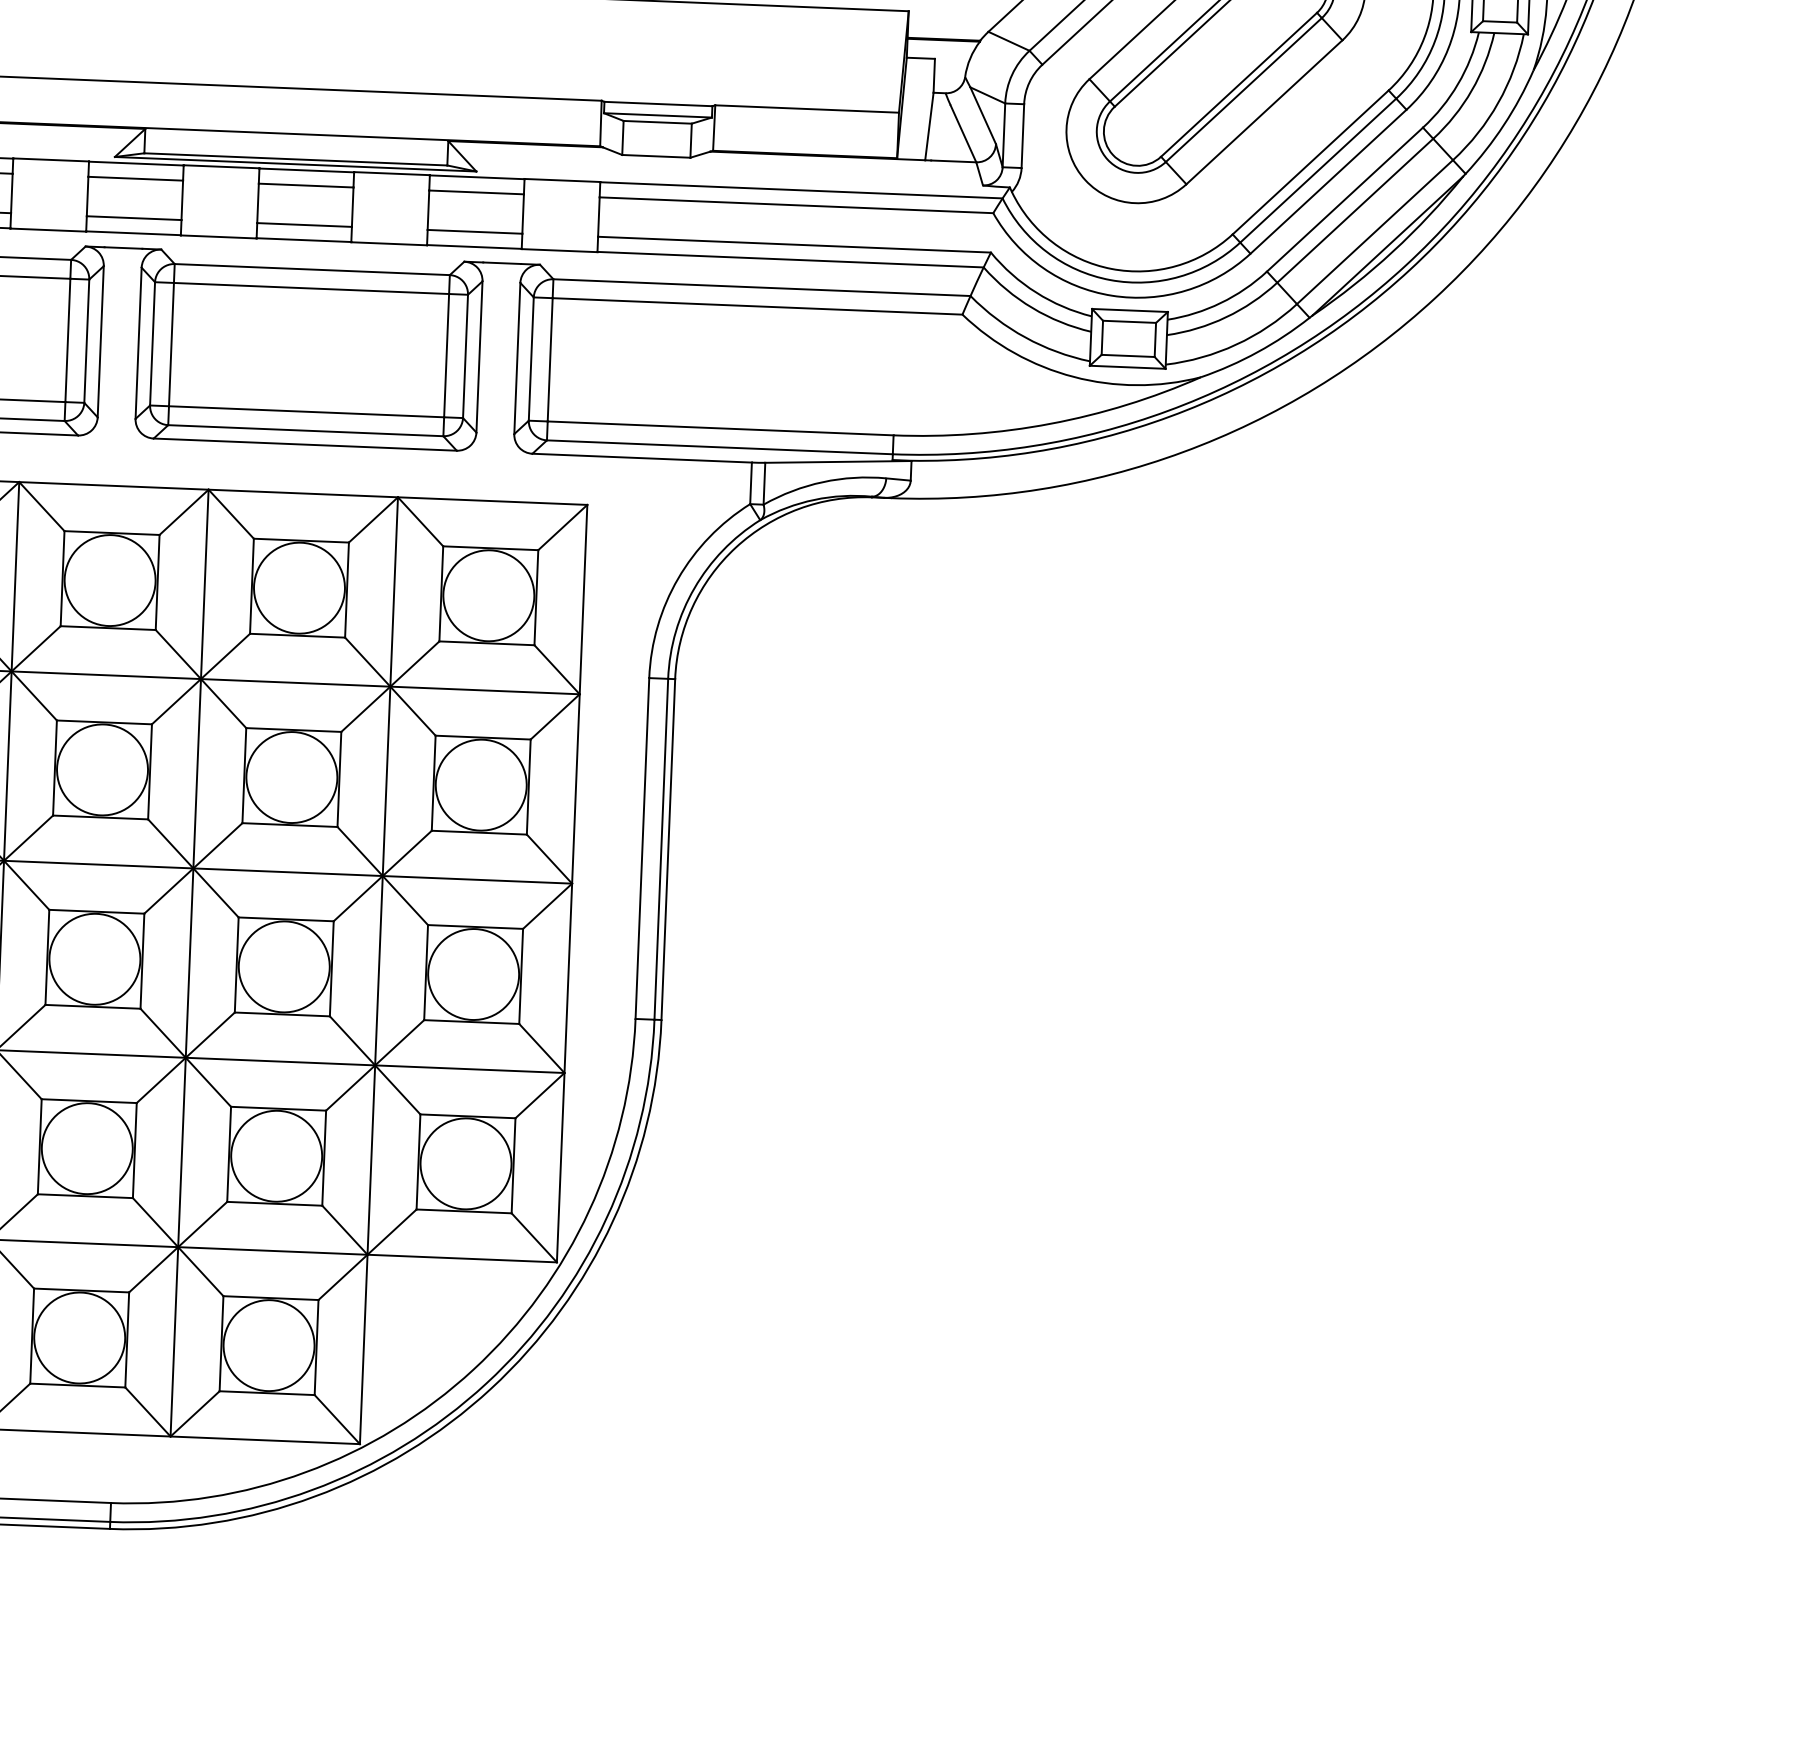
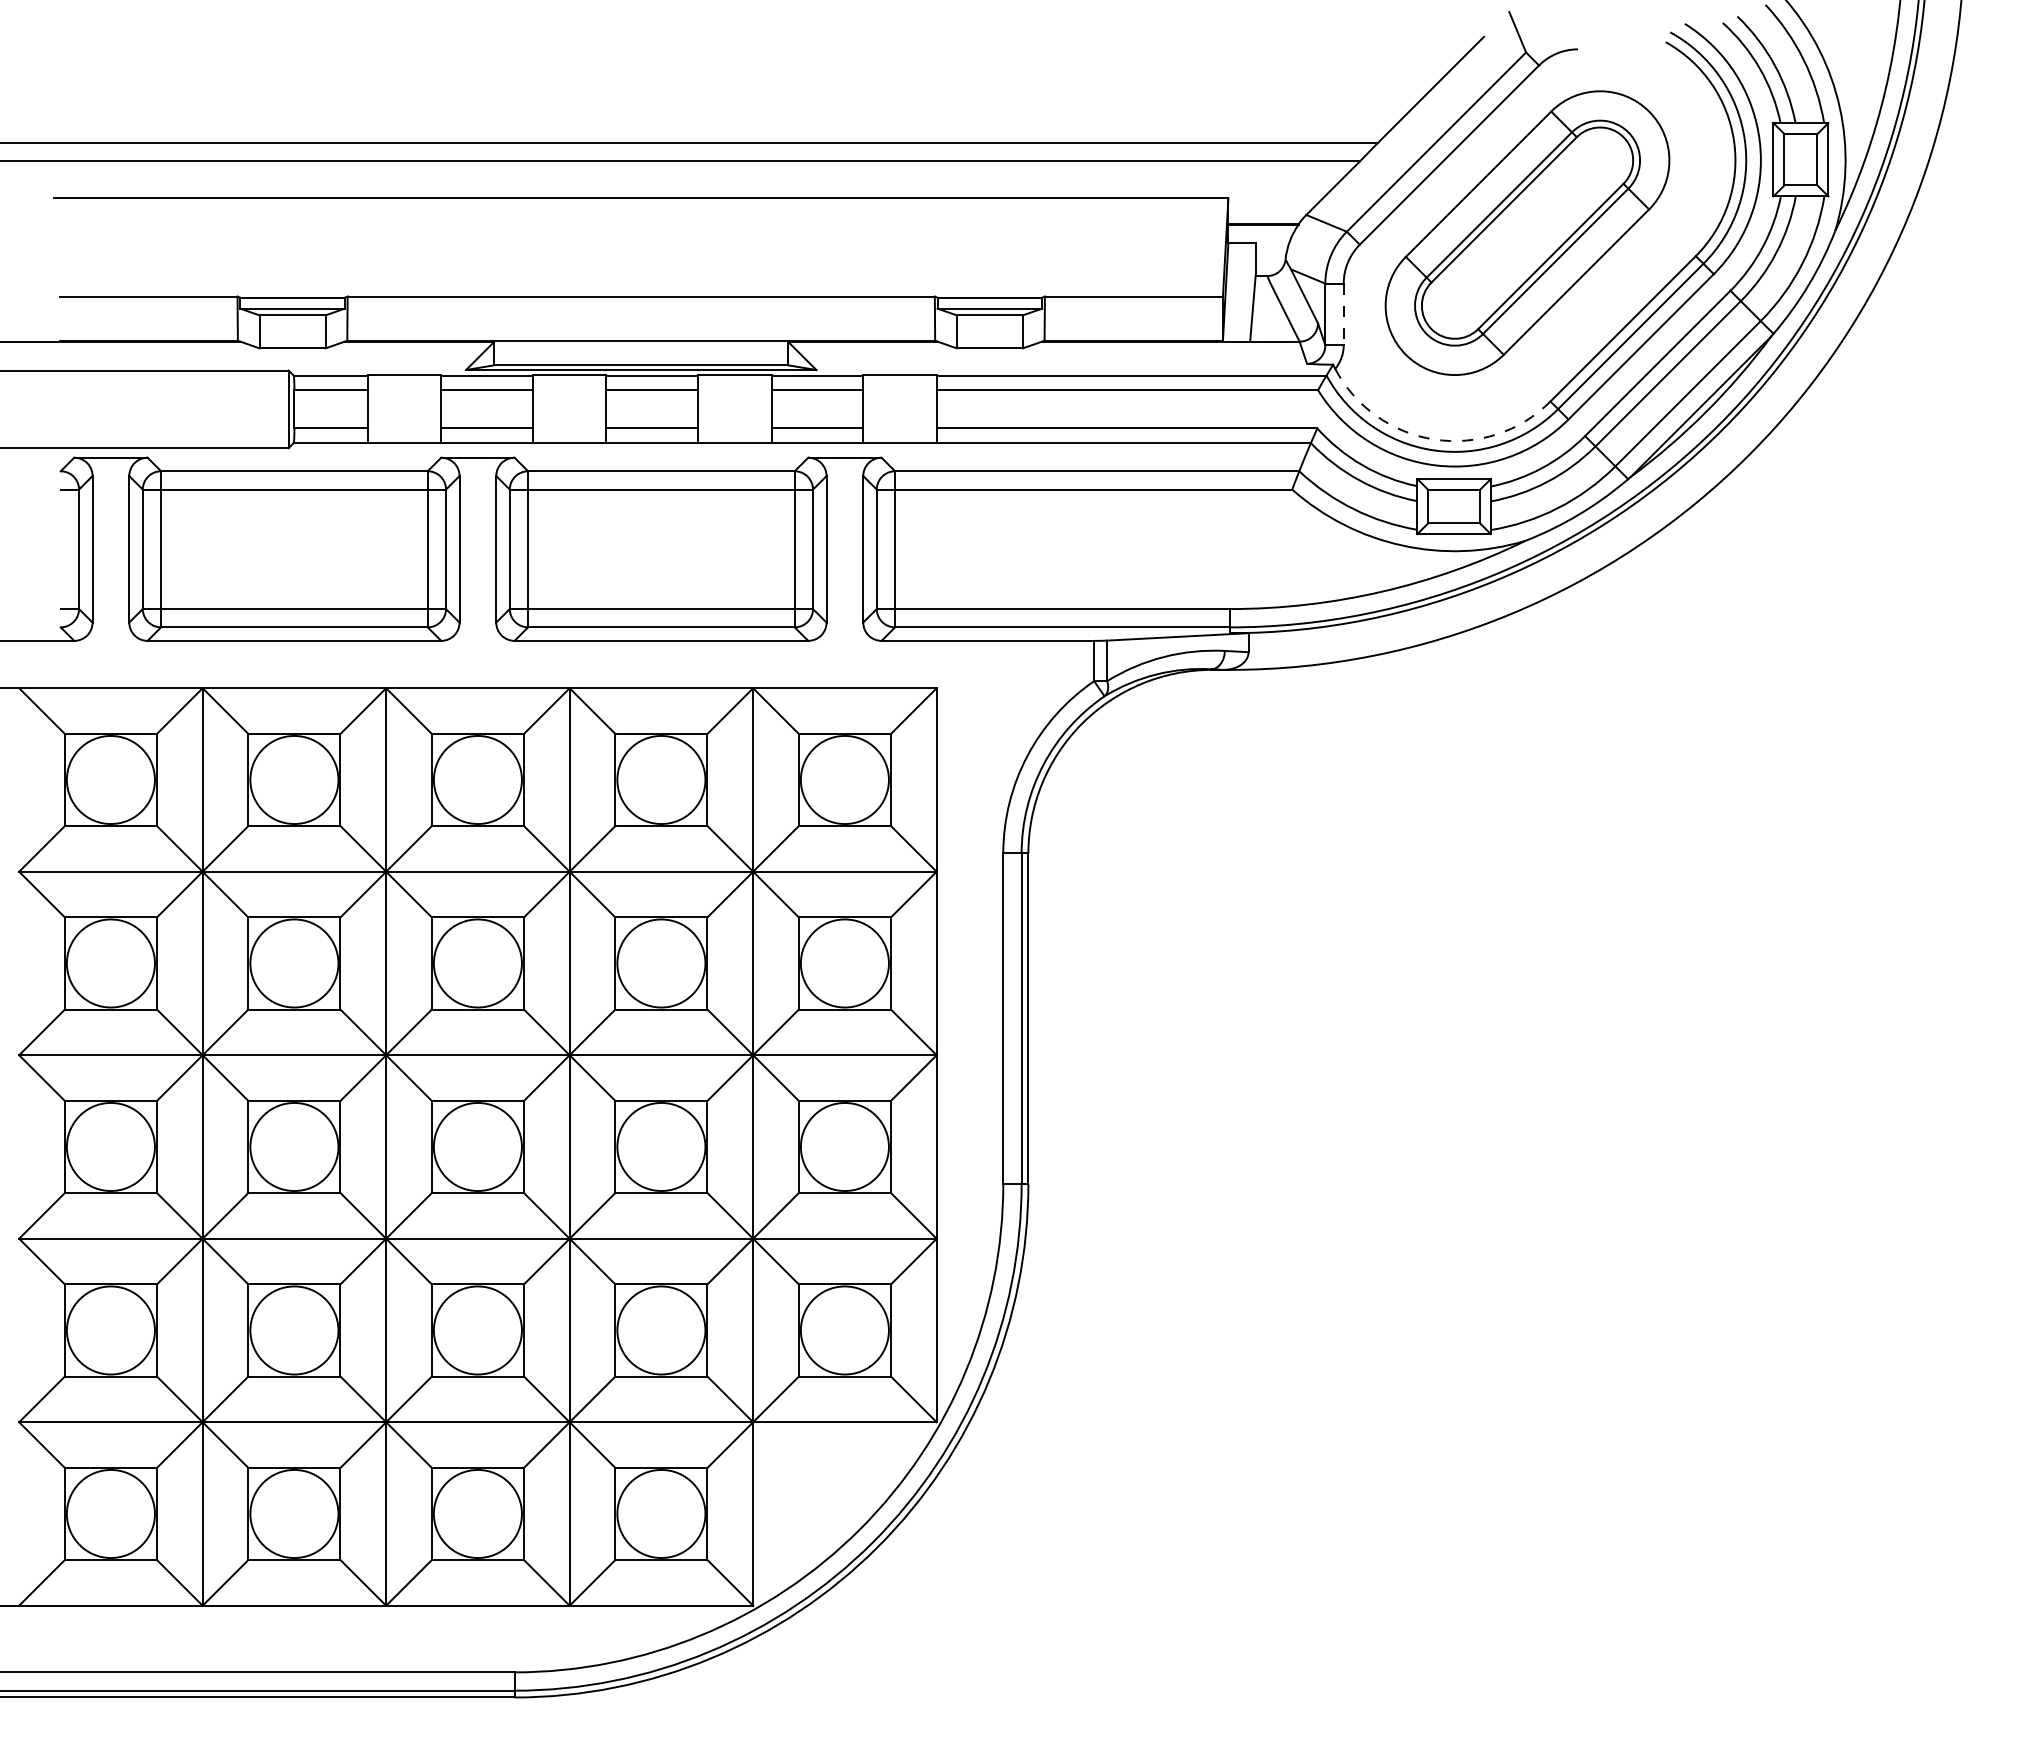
line: (1022, 136) -> (1343, 314), solid -> dashed
arc: (1111, 268) -> (1434, 439), solid -> dashed

